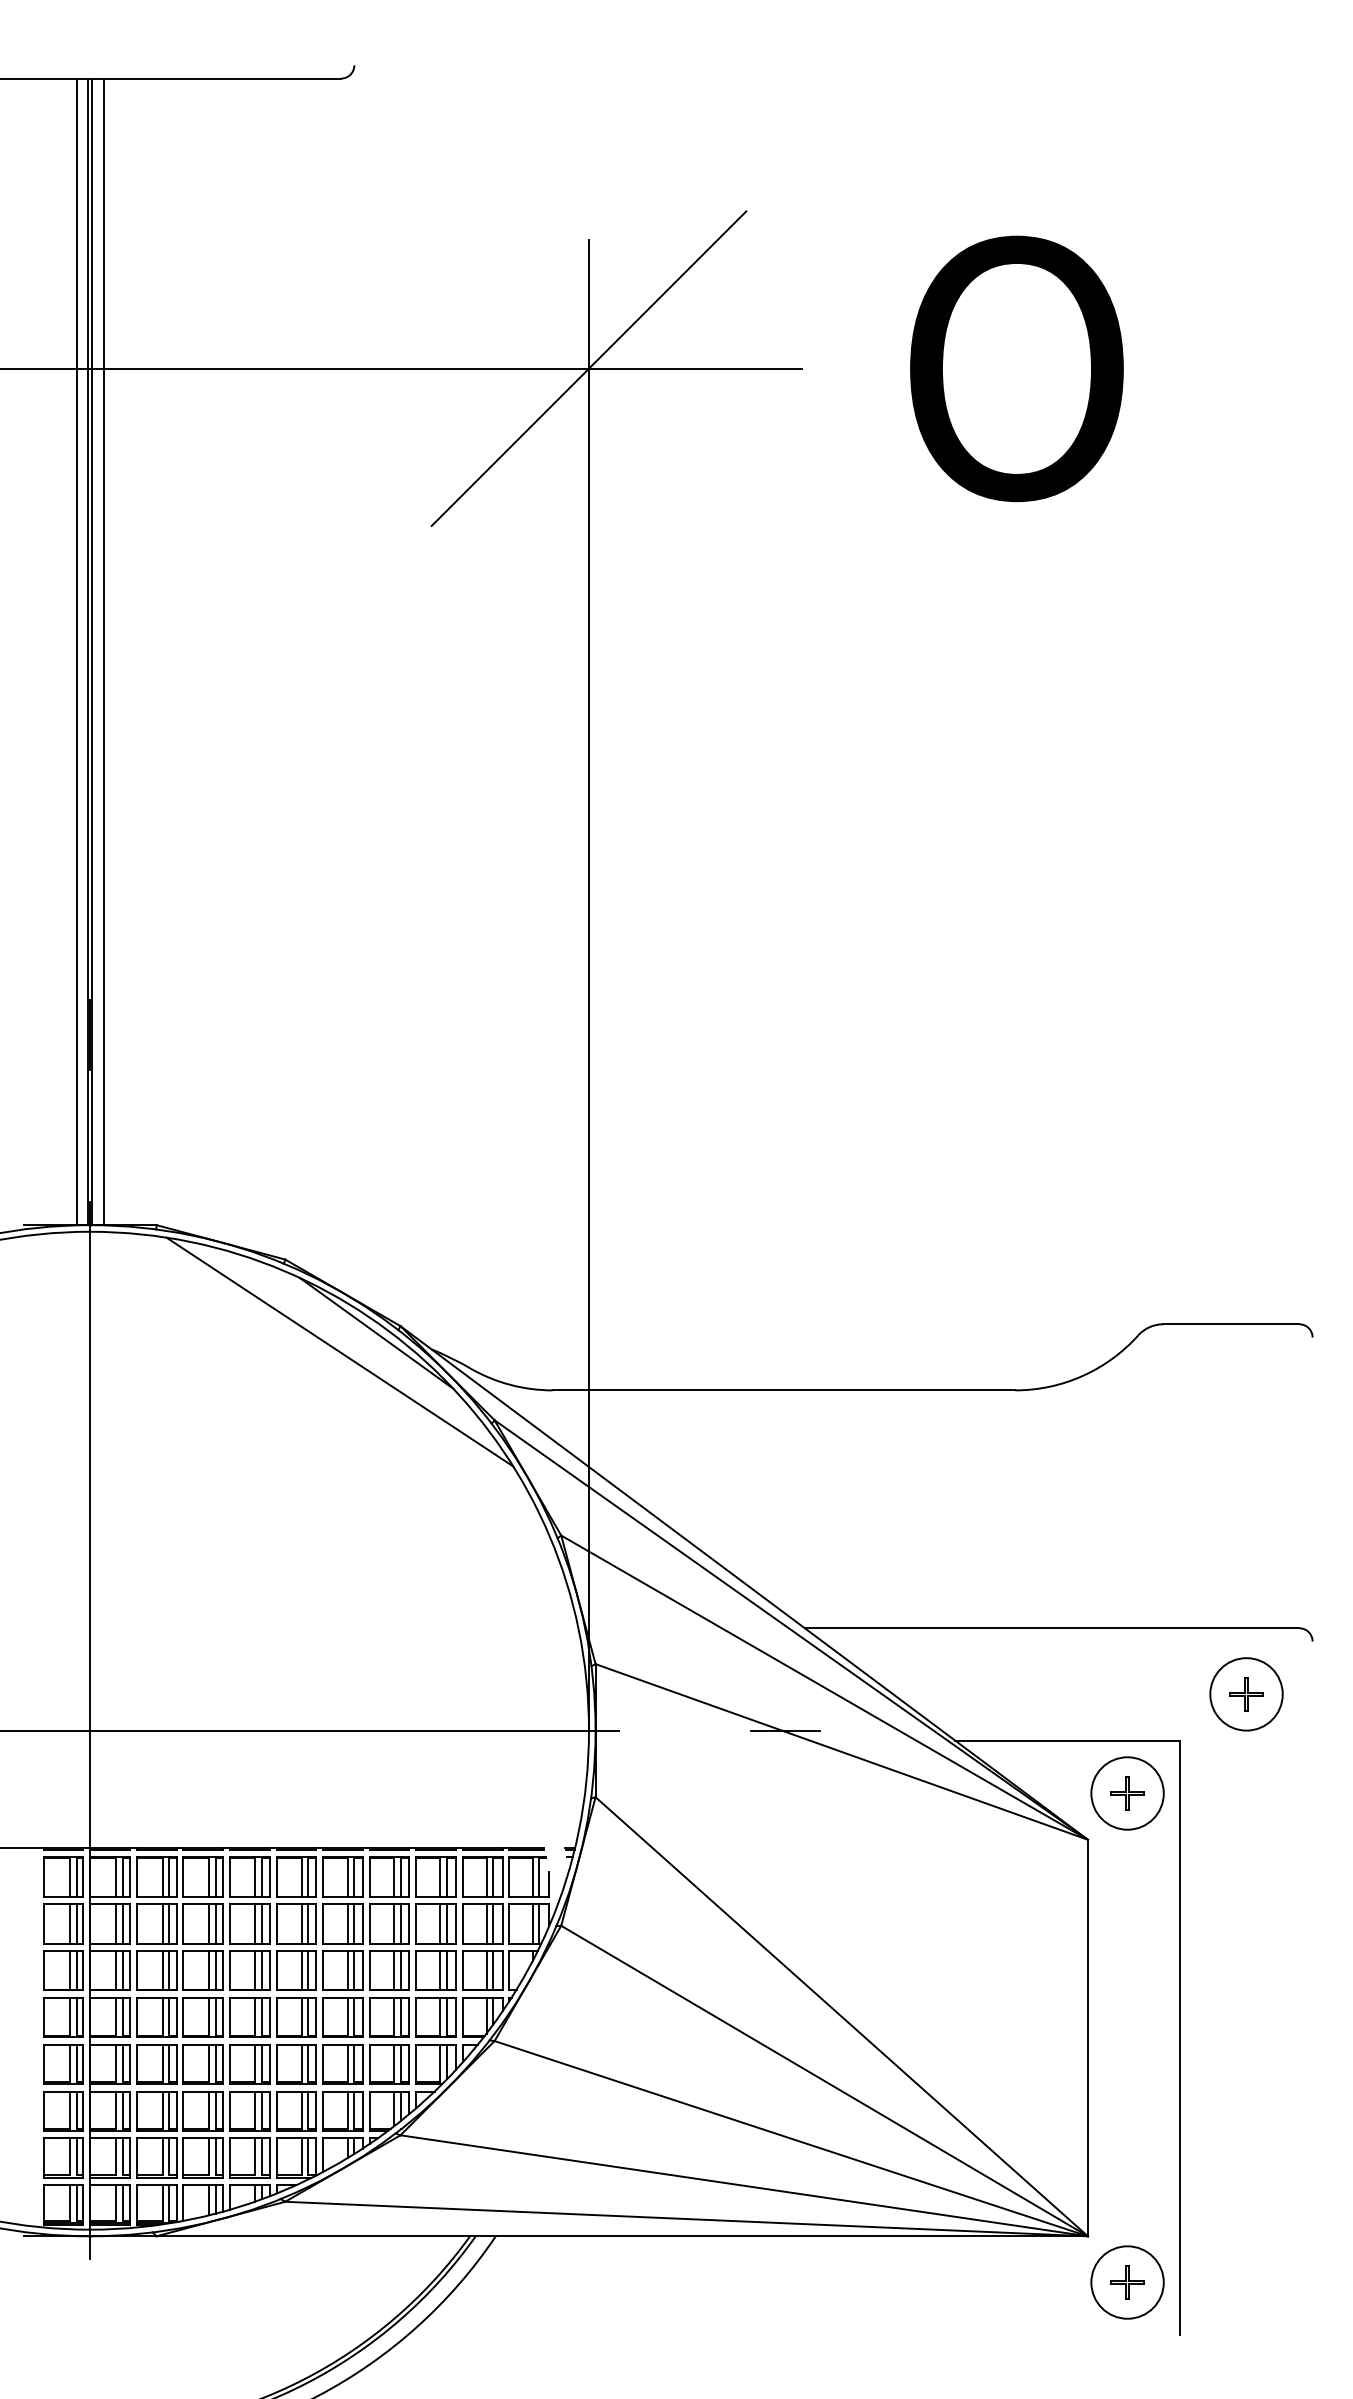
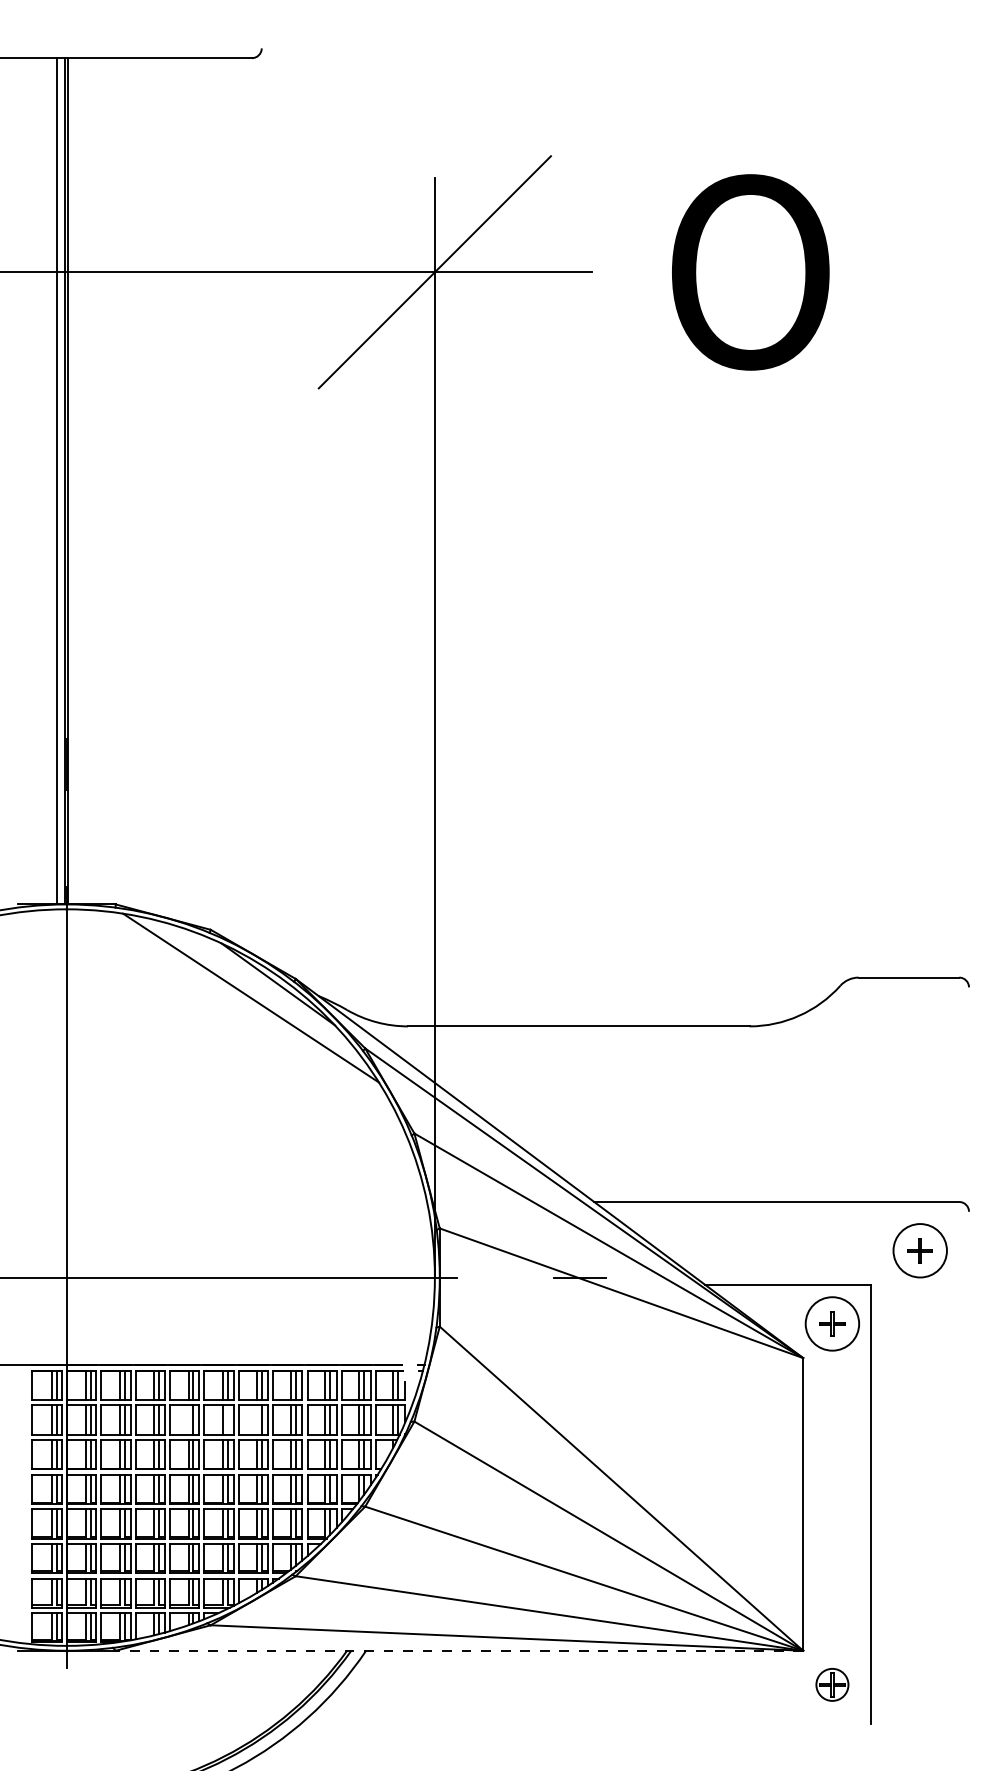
line: (103, 651) -> (76, 481), removed
line: (255, 1923) -> (188, 1419), removed
line: (308, 1923) -> (227, 1419), removed
line: (347, 1923) -> (256, 1419), removed
line: (622, 2236) -> (459, 1650), solid -> dashed
circle: (1127, 2282) -> (832, 1684), size x0.6

